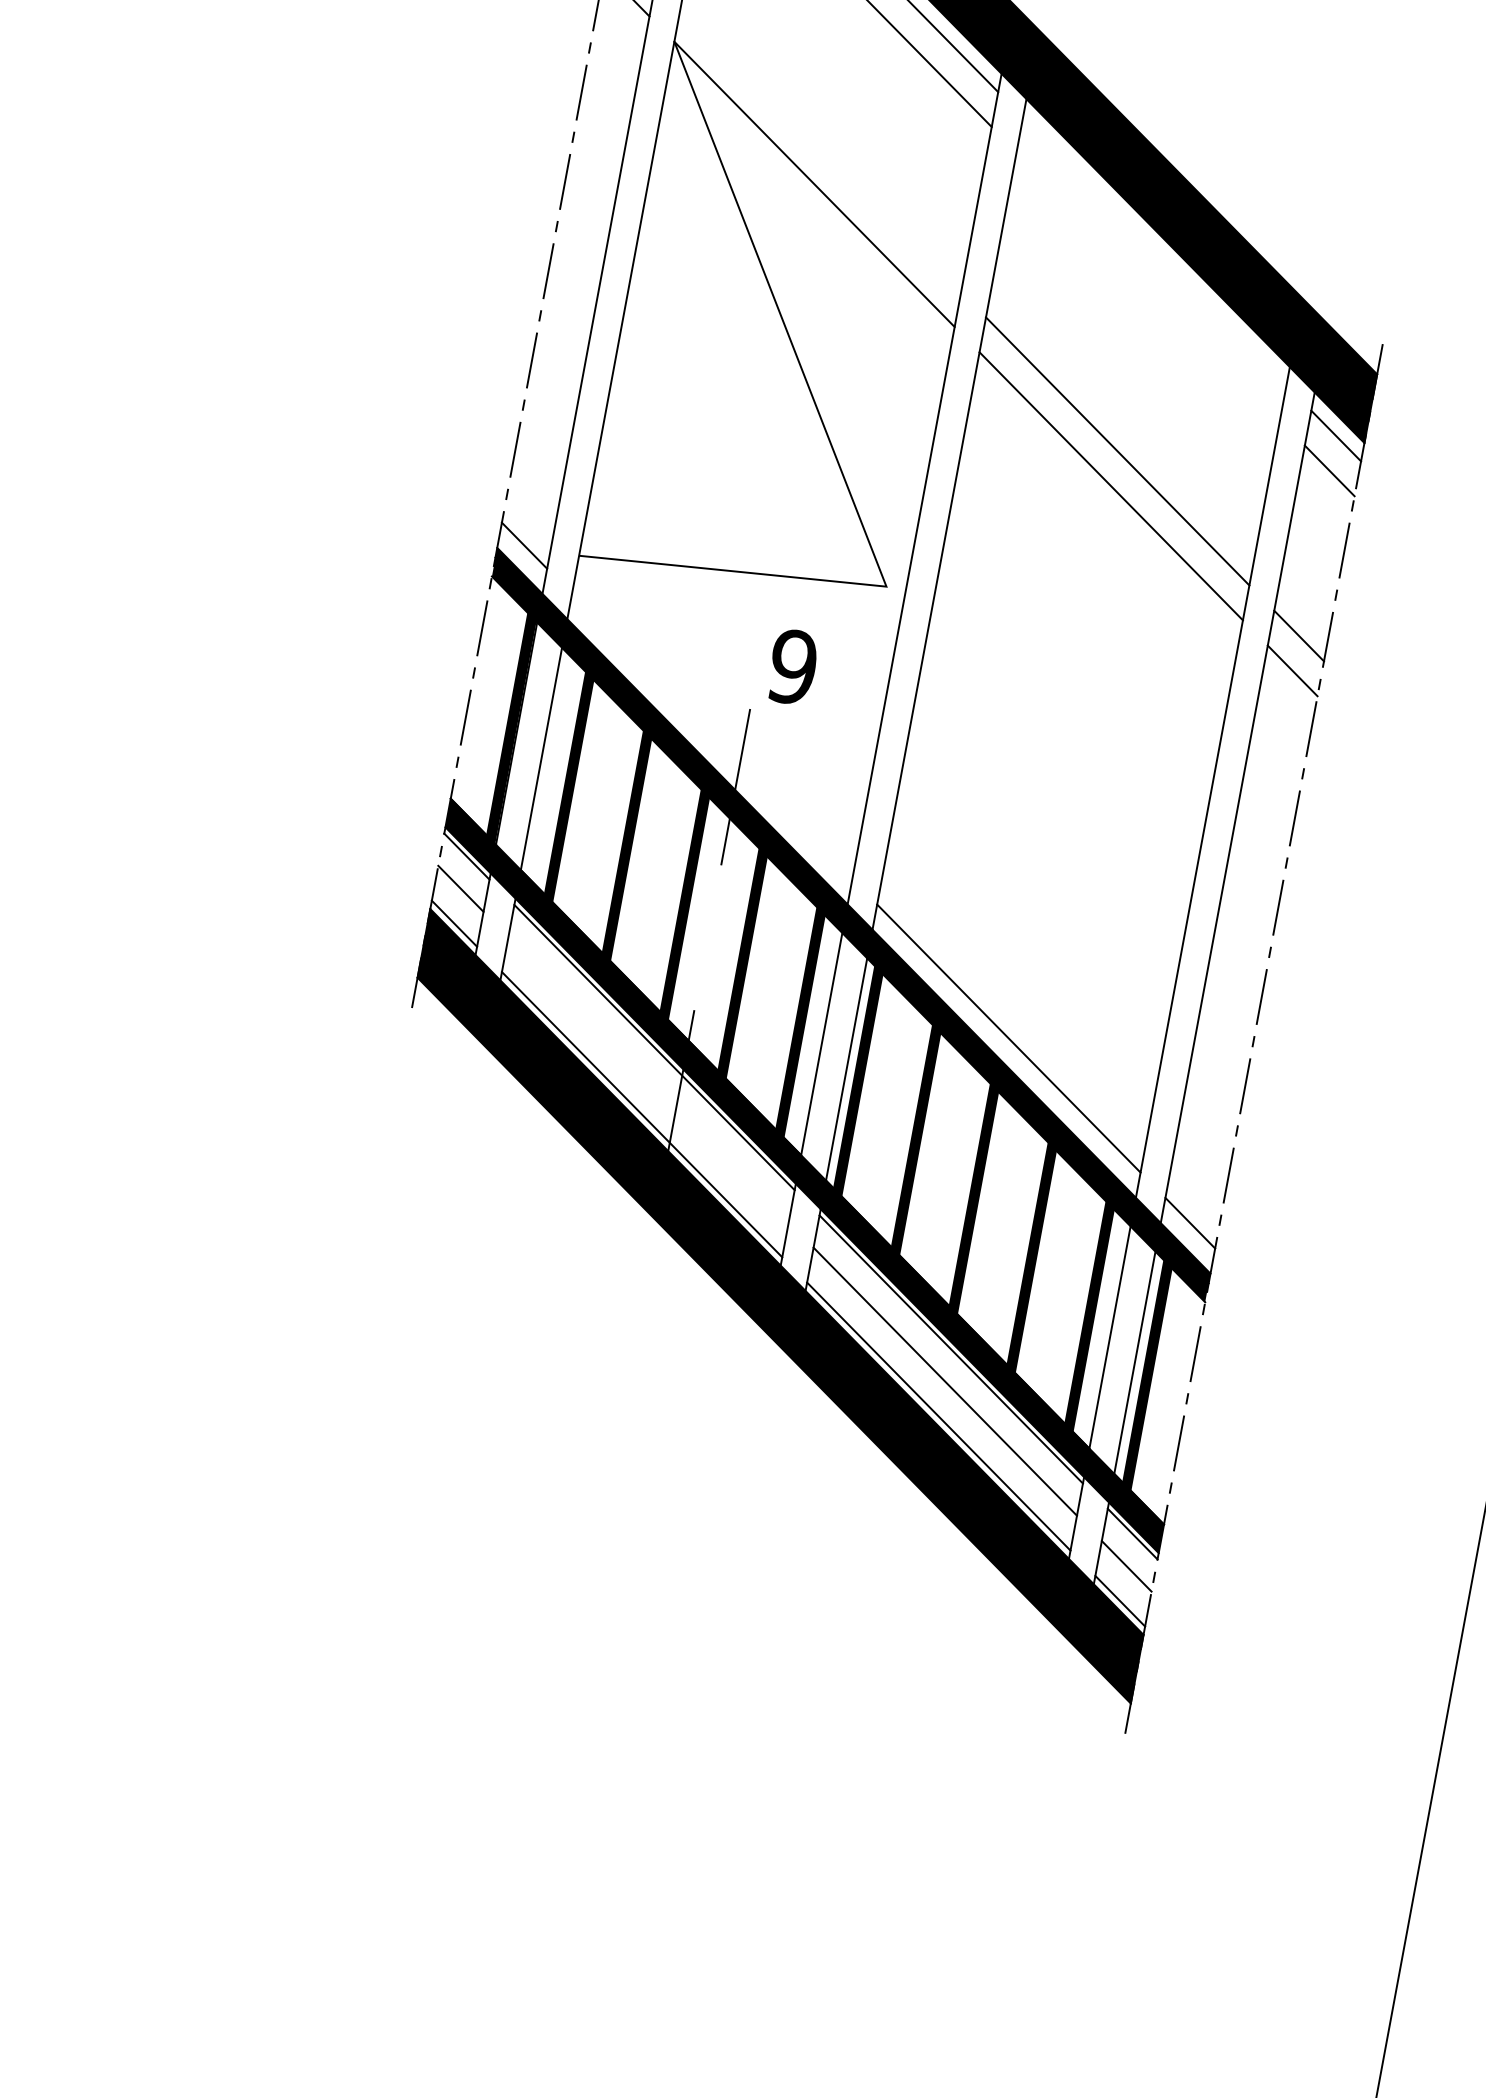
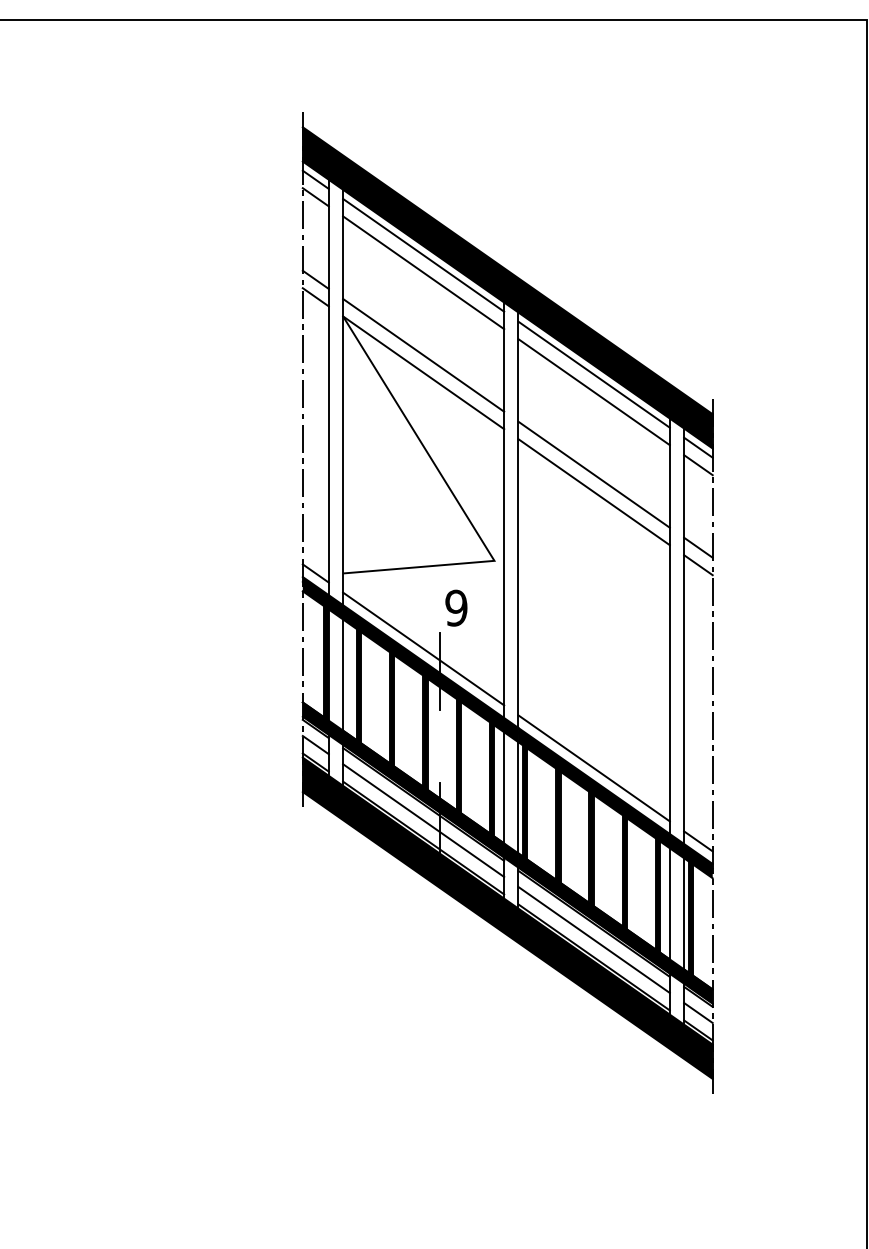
line: (821, 147) -> (423, 354), added
line: (1153, 250) -> (593, 374), added
line: (1146, 286) -> (593, 392), added
line: (712, 735) -> (423, 648), added
line: (648, 1079) -> (423, 820), added

